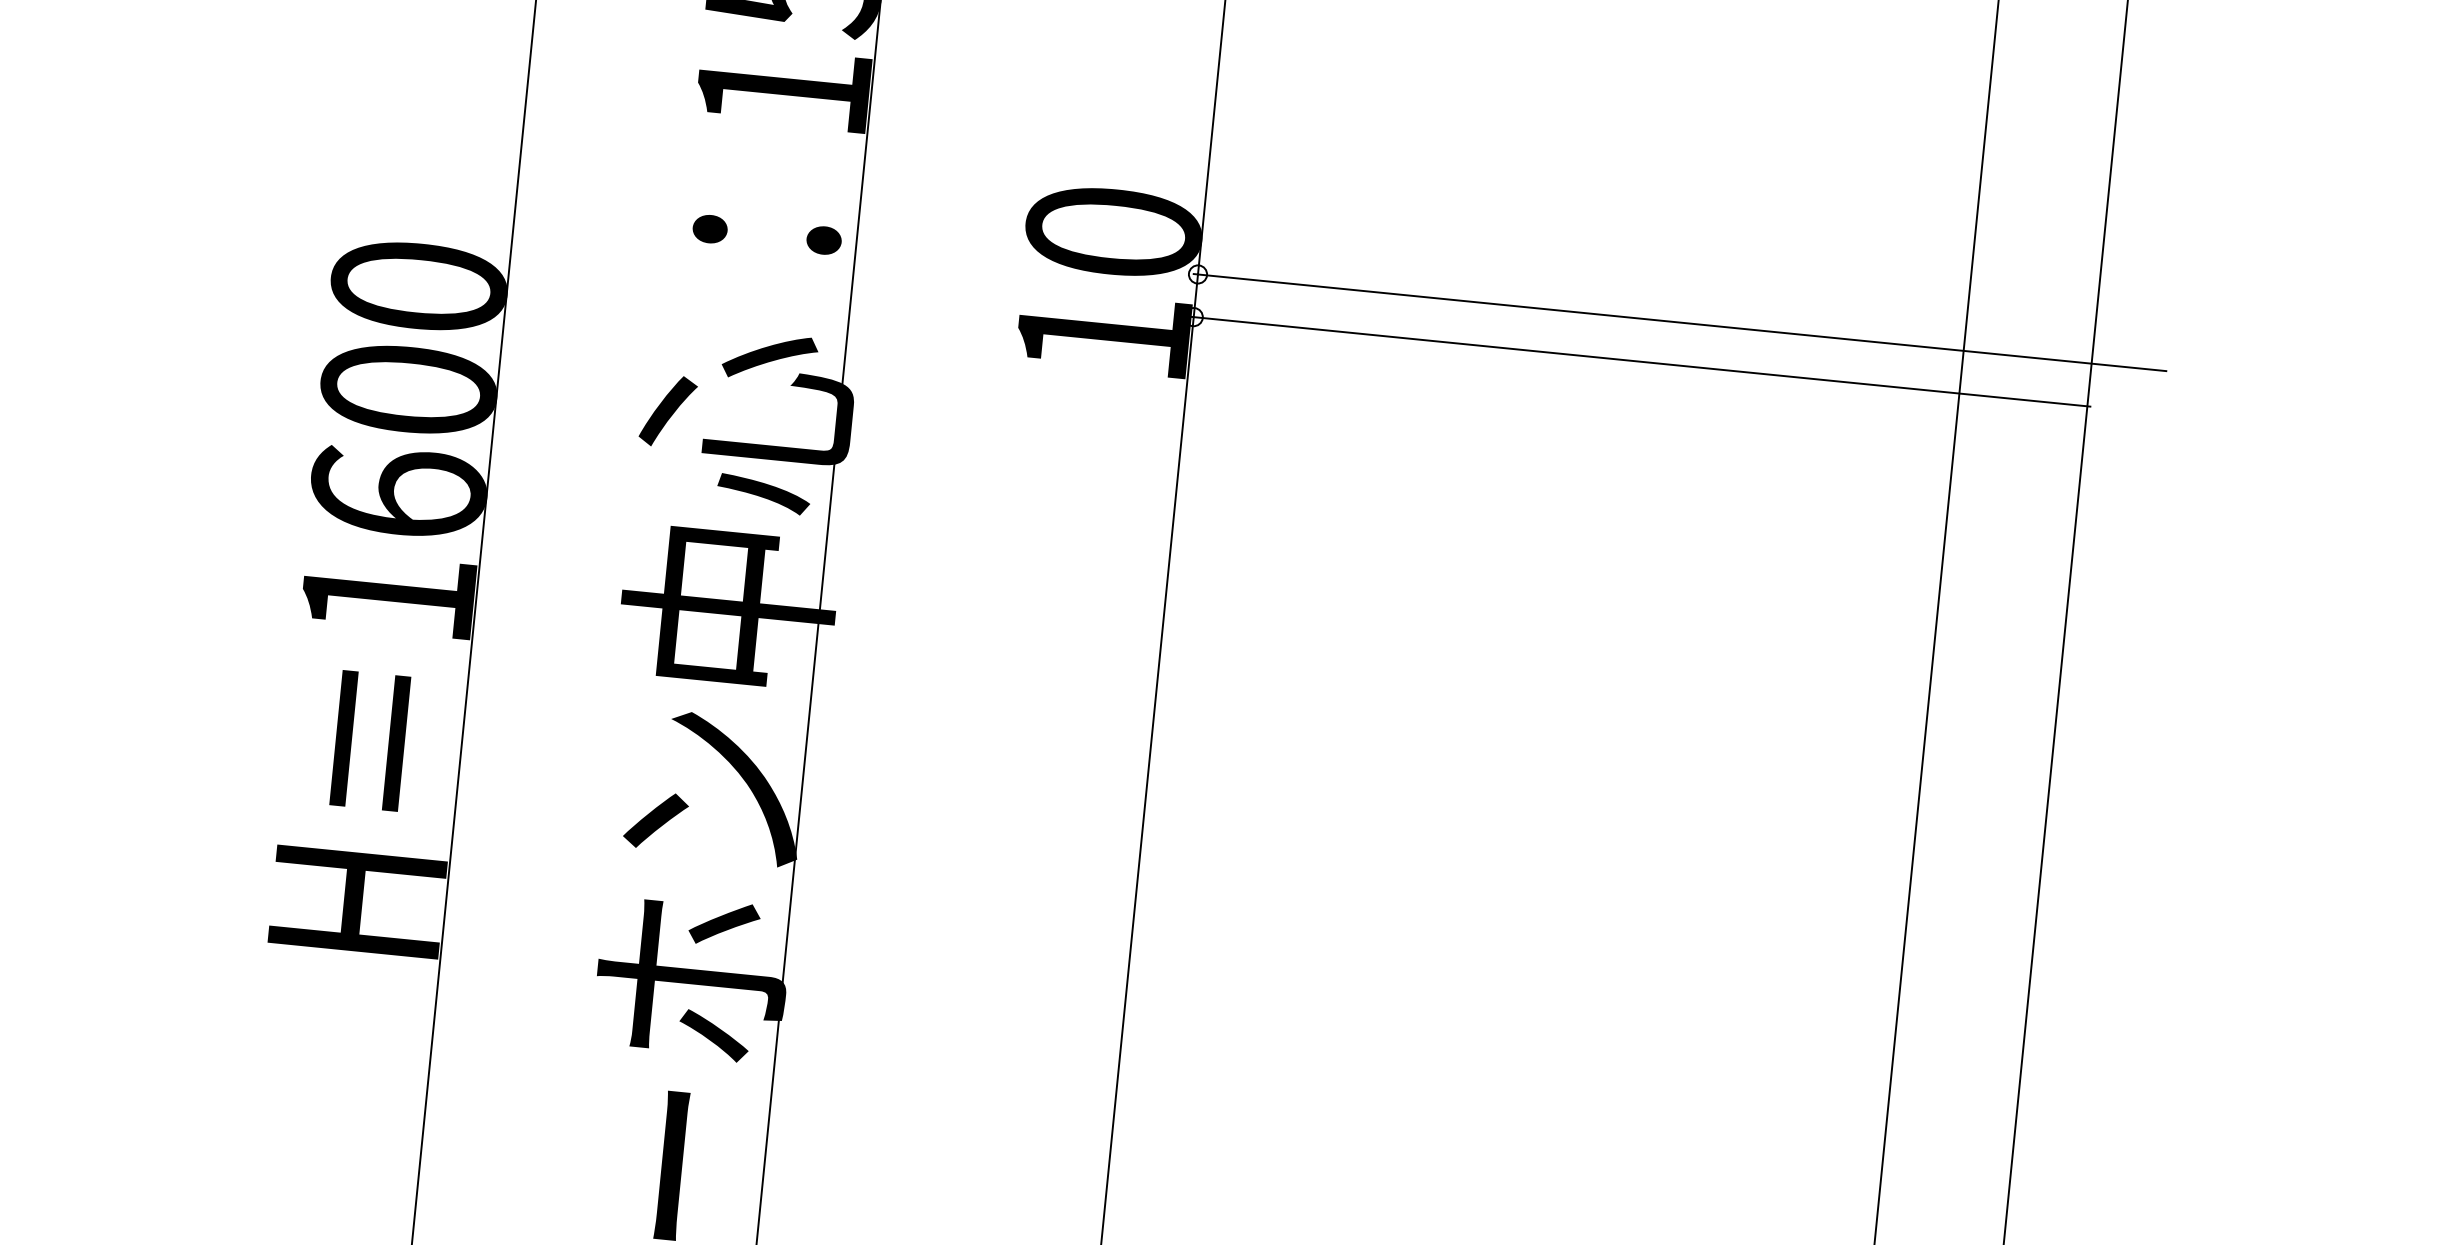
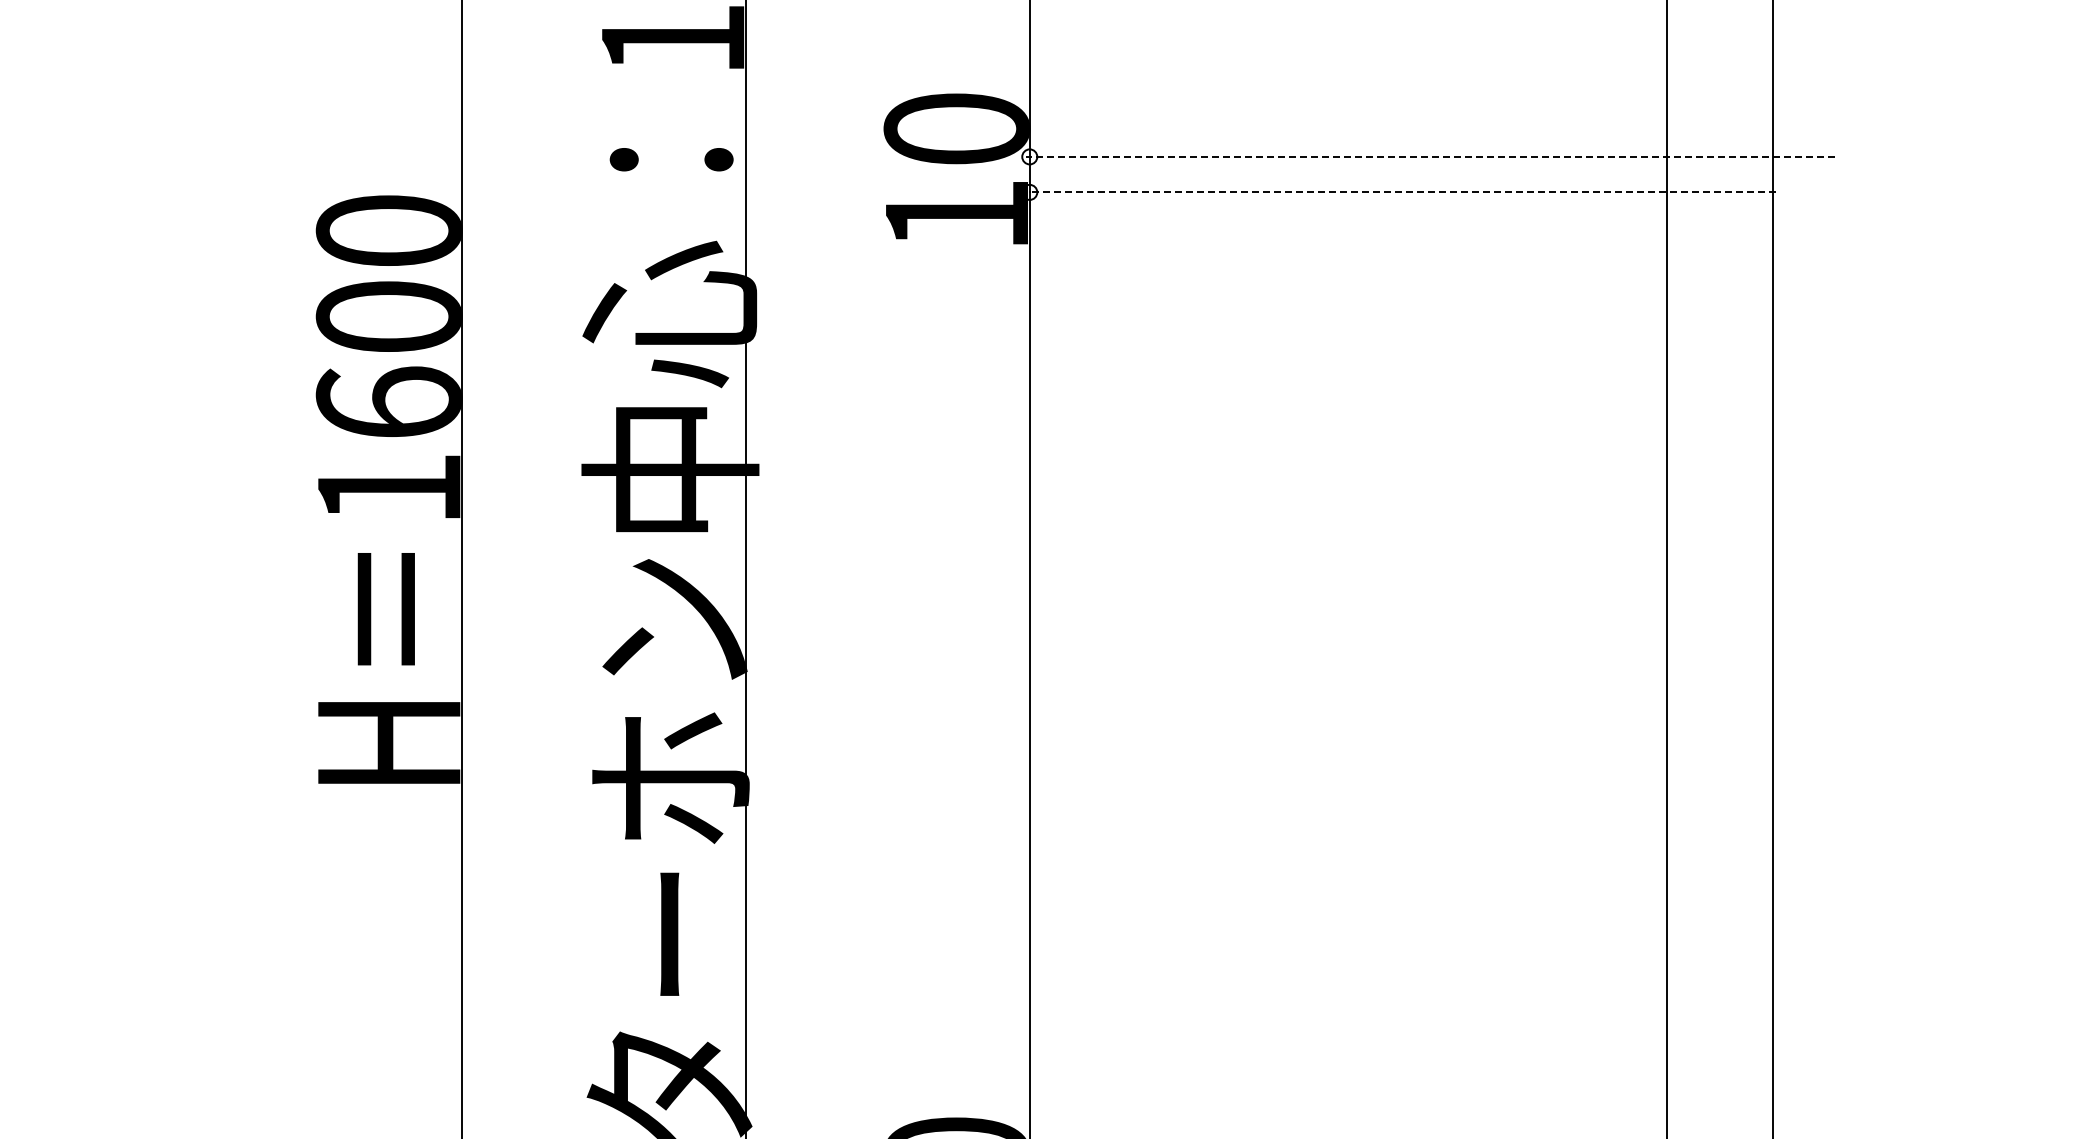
line: (1679, 322) -> (1430, 156), solid -> dashed
line: (1639, 361) -> (1400, 192), solid -> dashed

